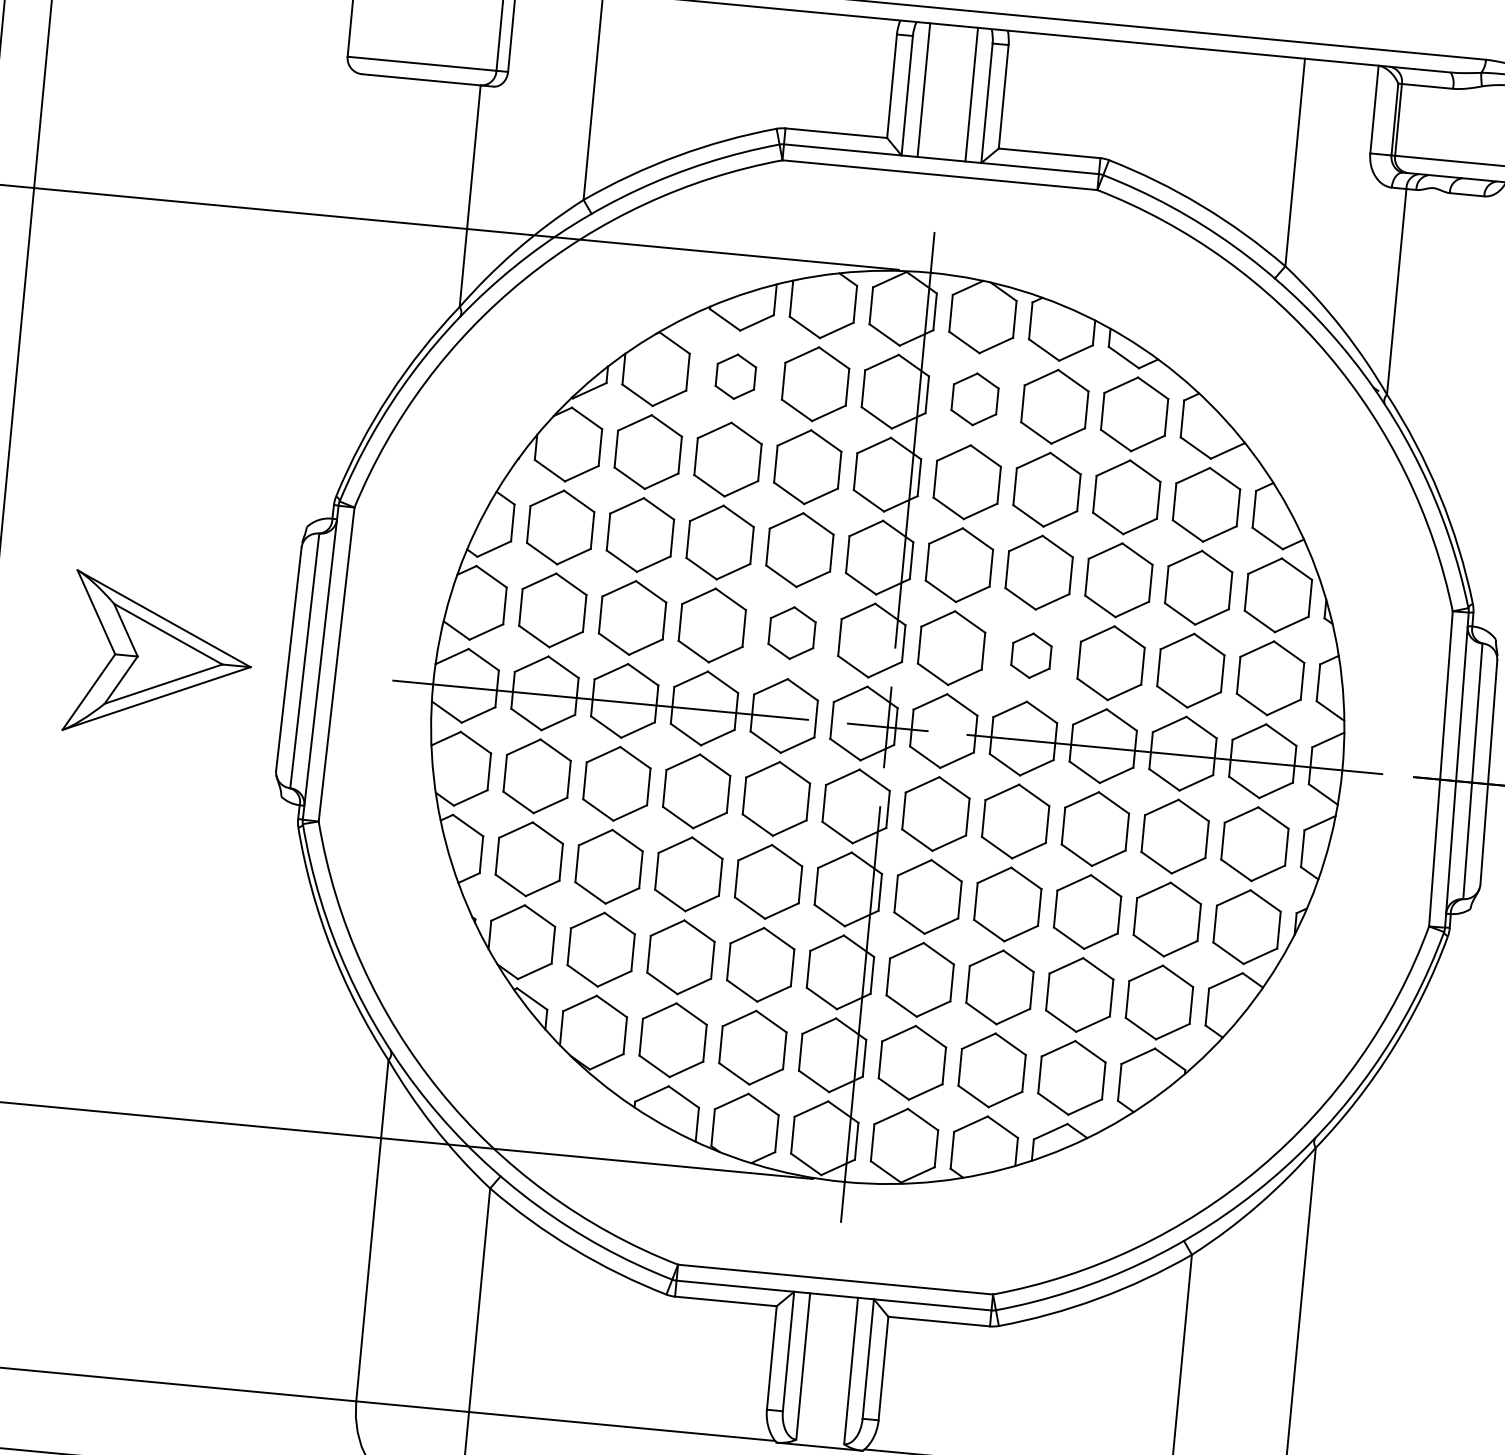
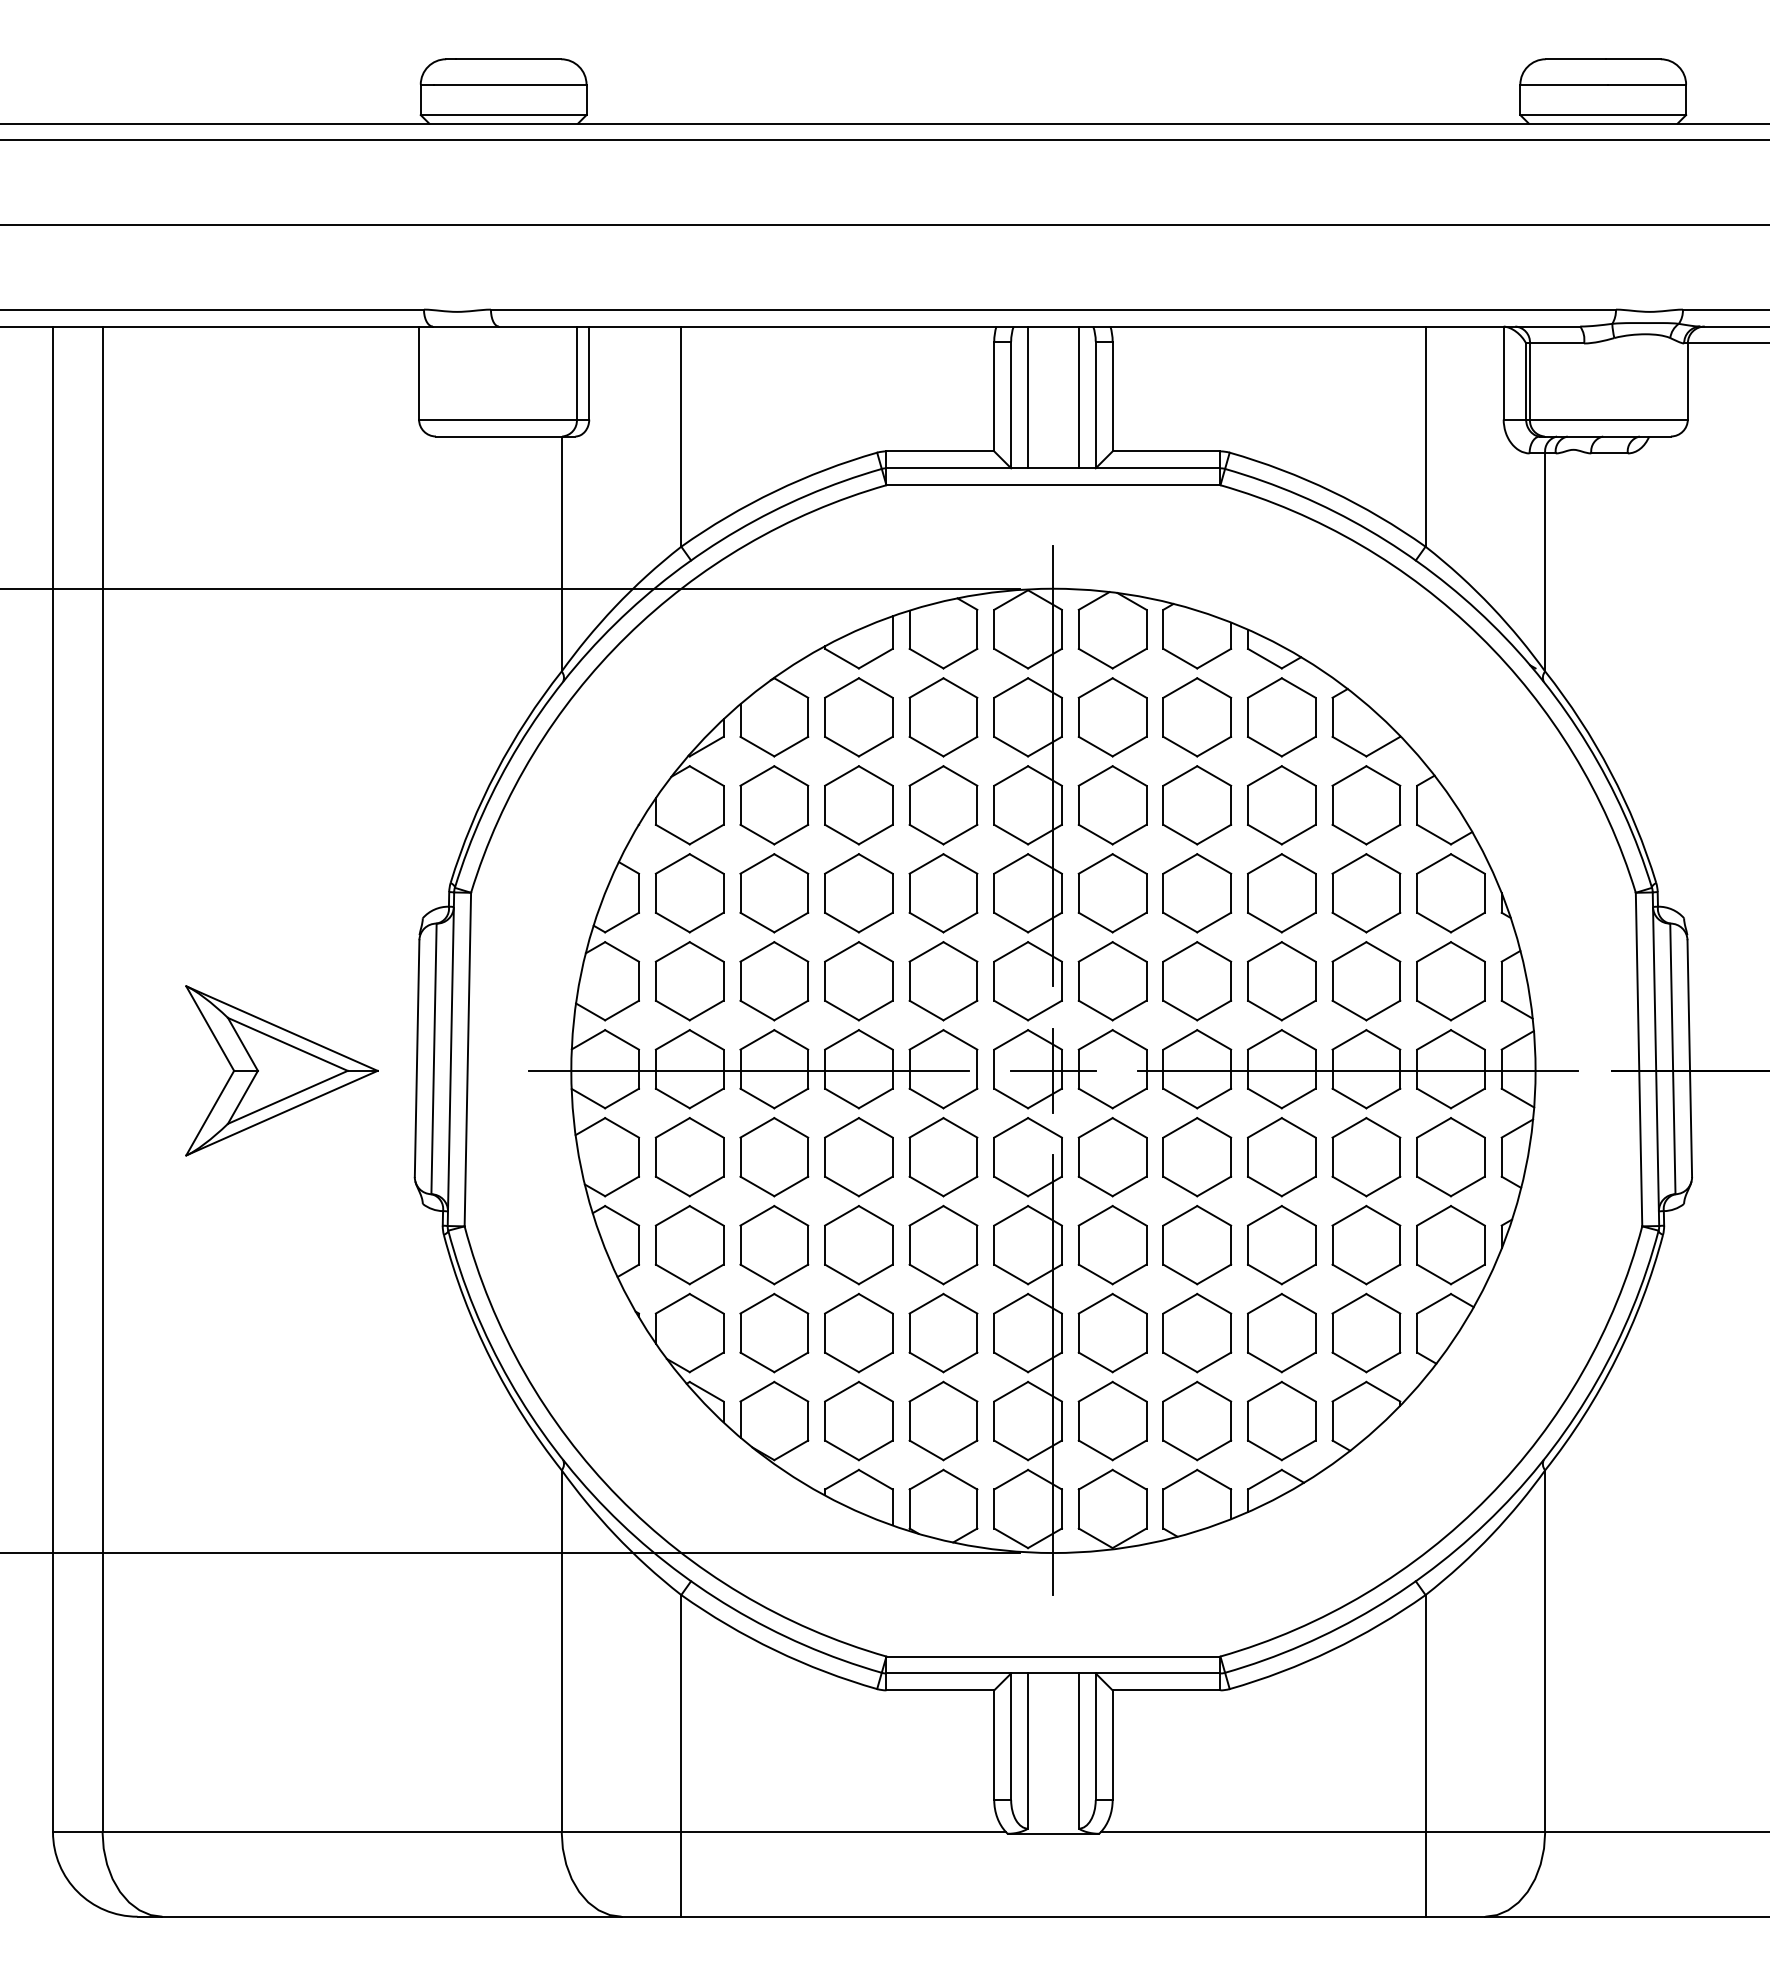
part: (735, 376) -> (858, 717), size x1.67
part: (974, 399) -> (1112, 717), size x1.43
part: (792, 633) -> (943, 981), size x1.43
part: (1031, 655) -> (1197, 981), size x1.67

